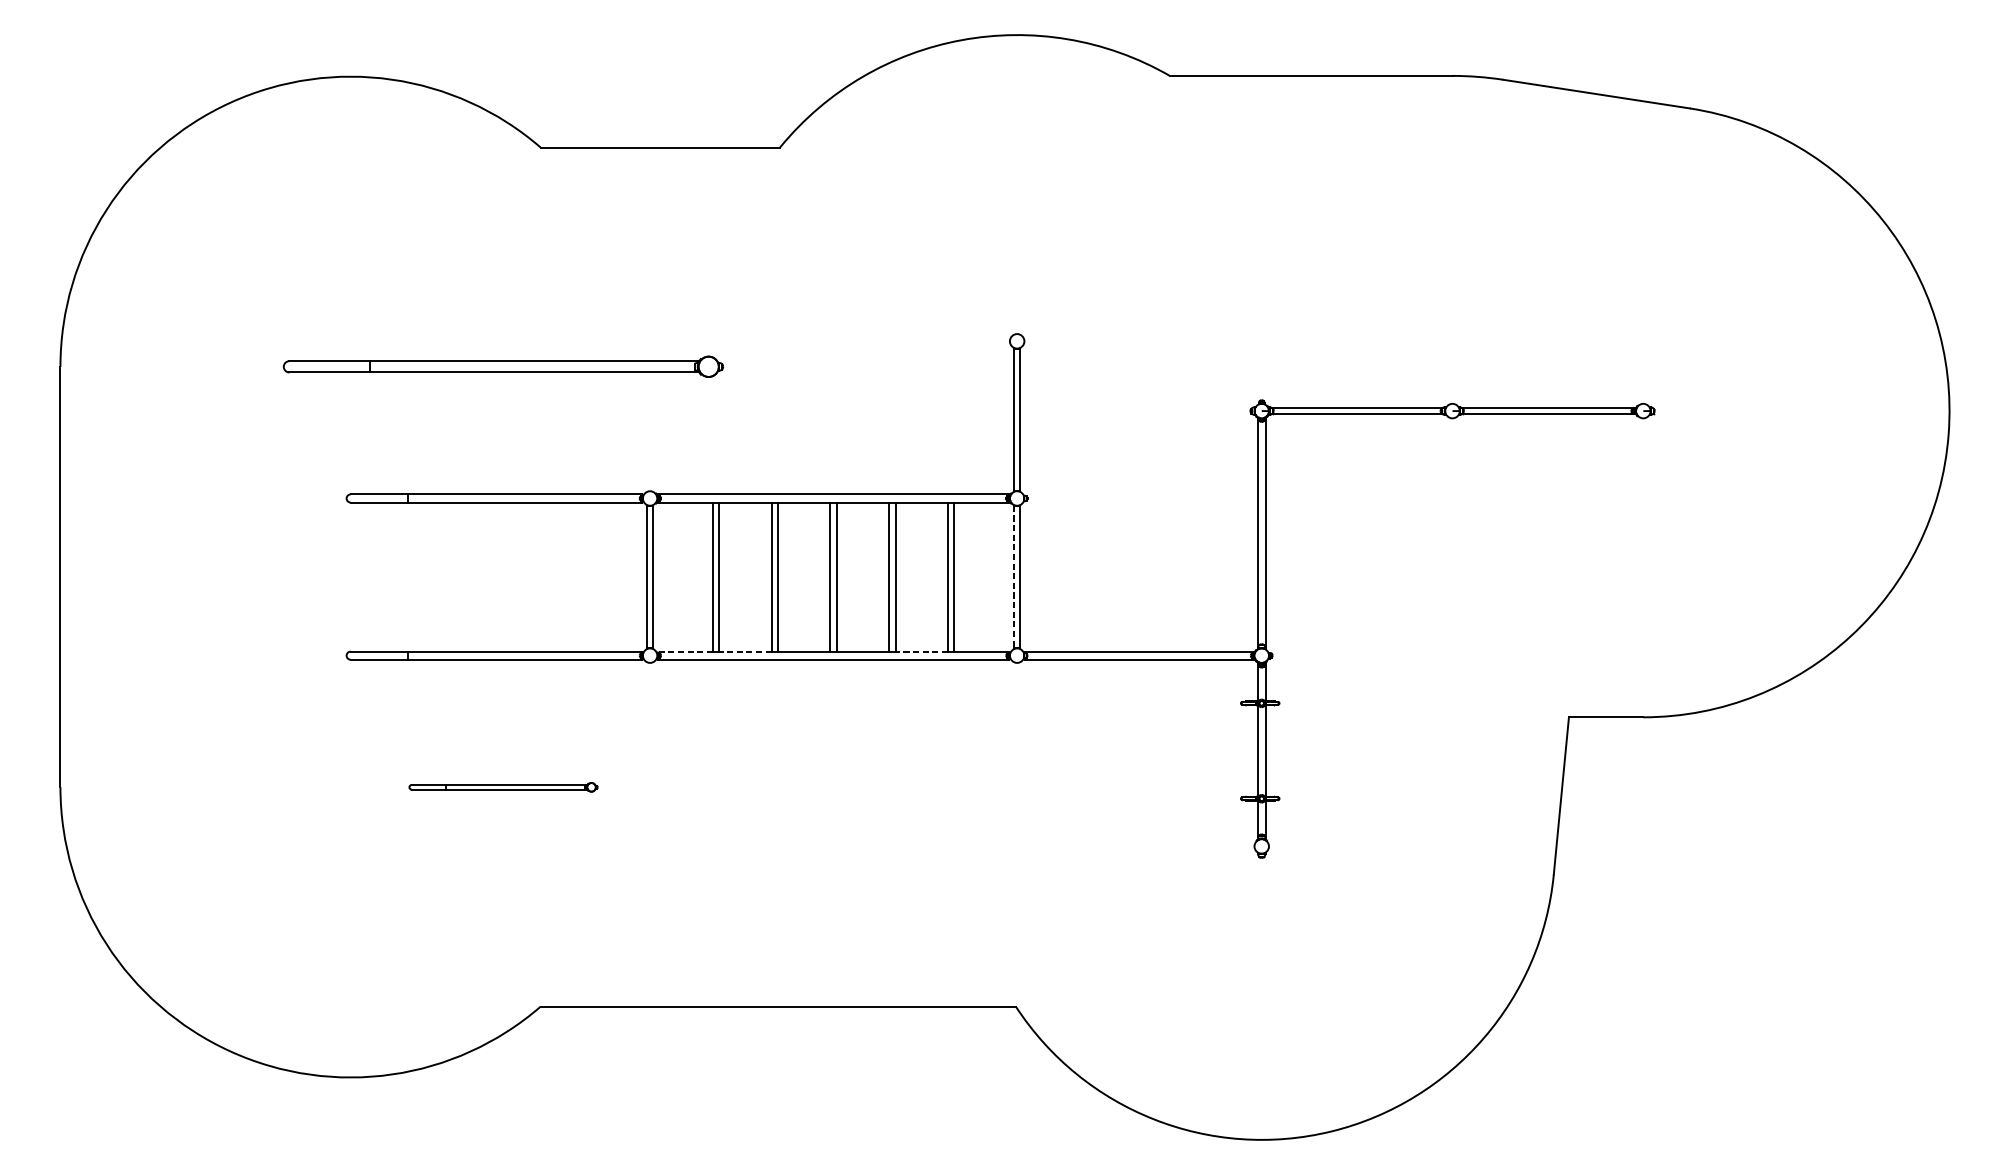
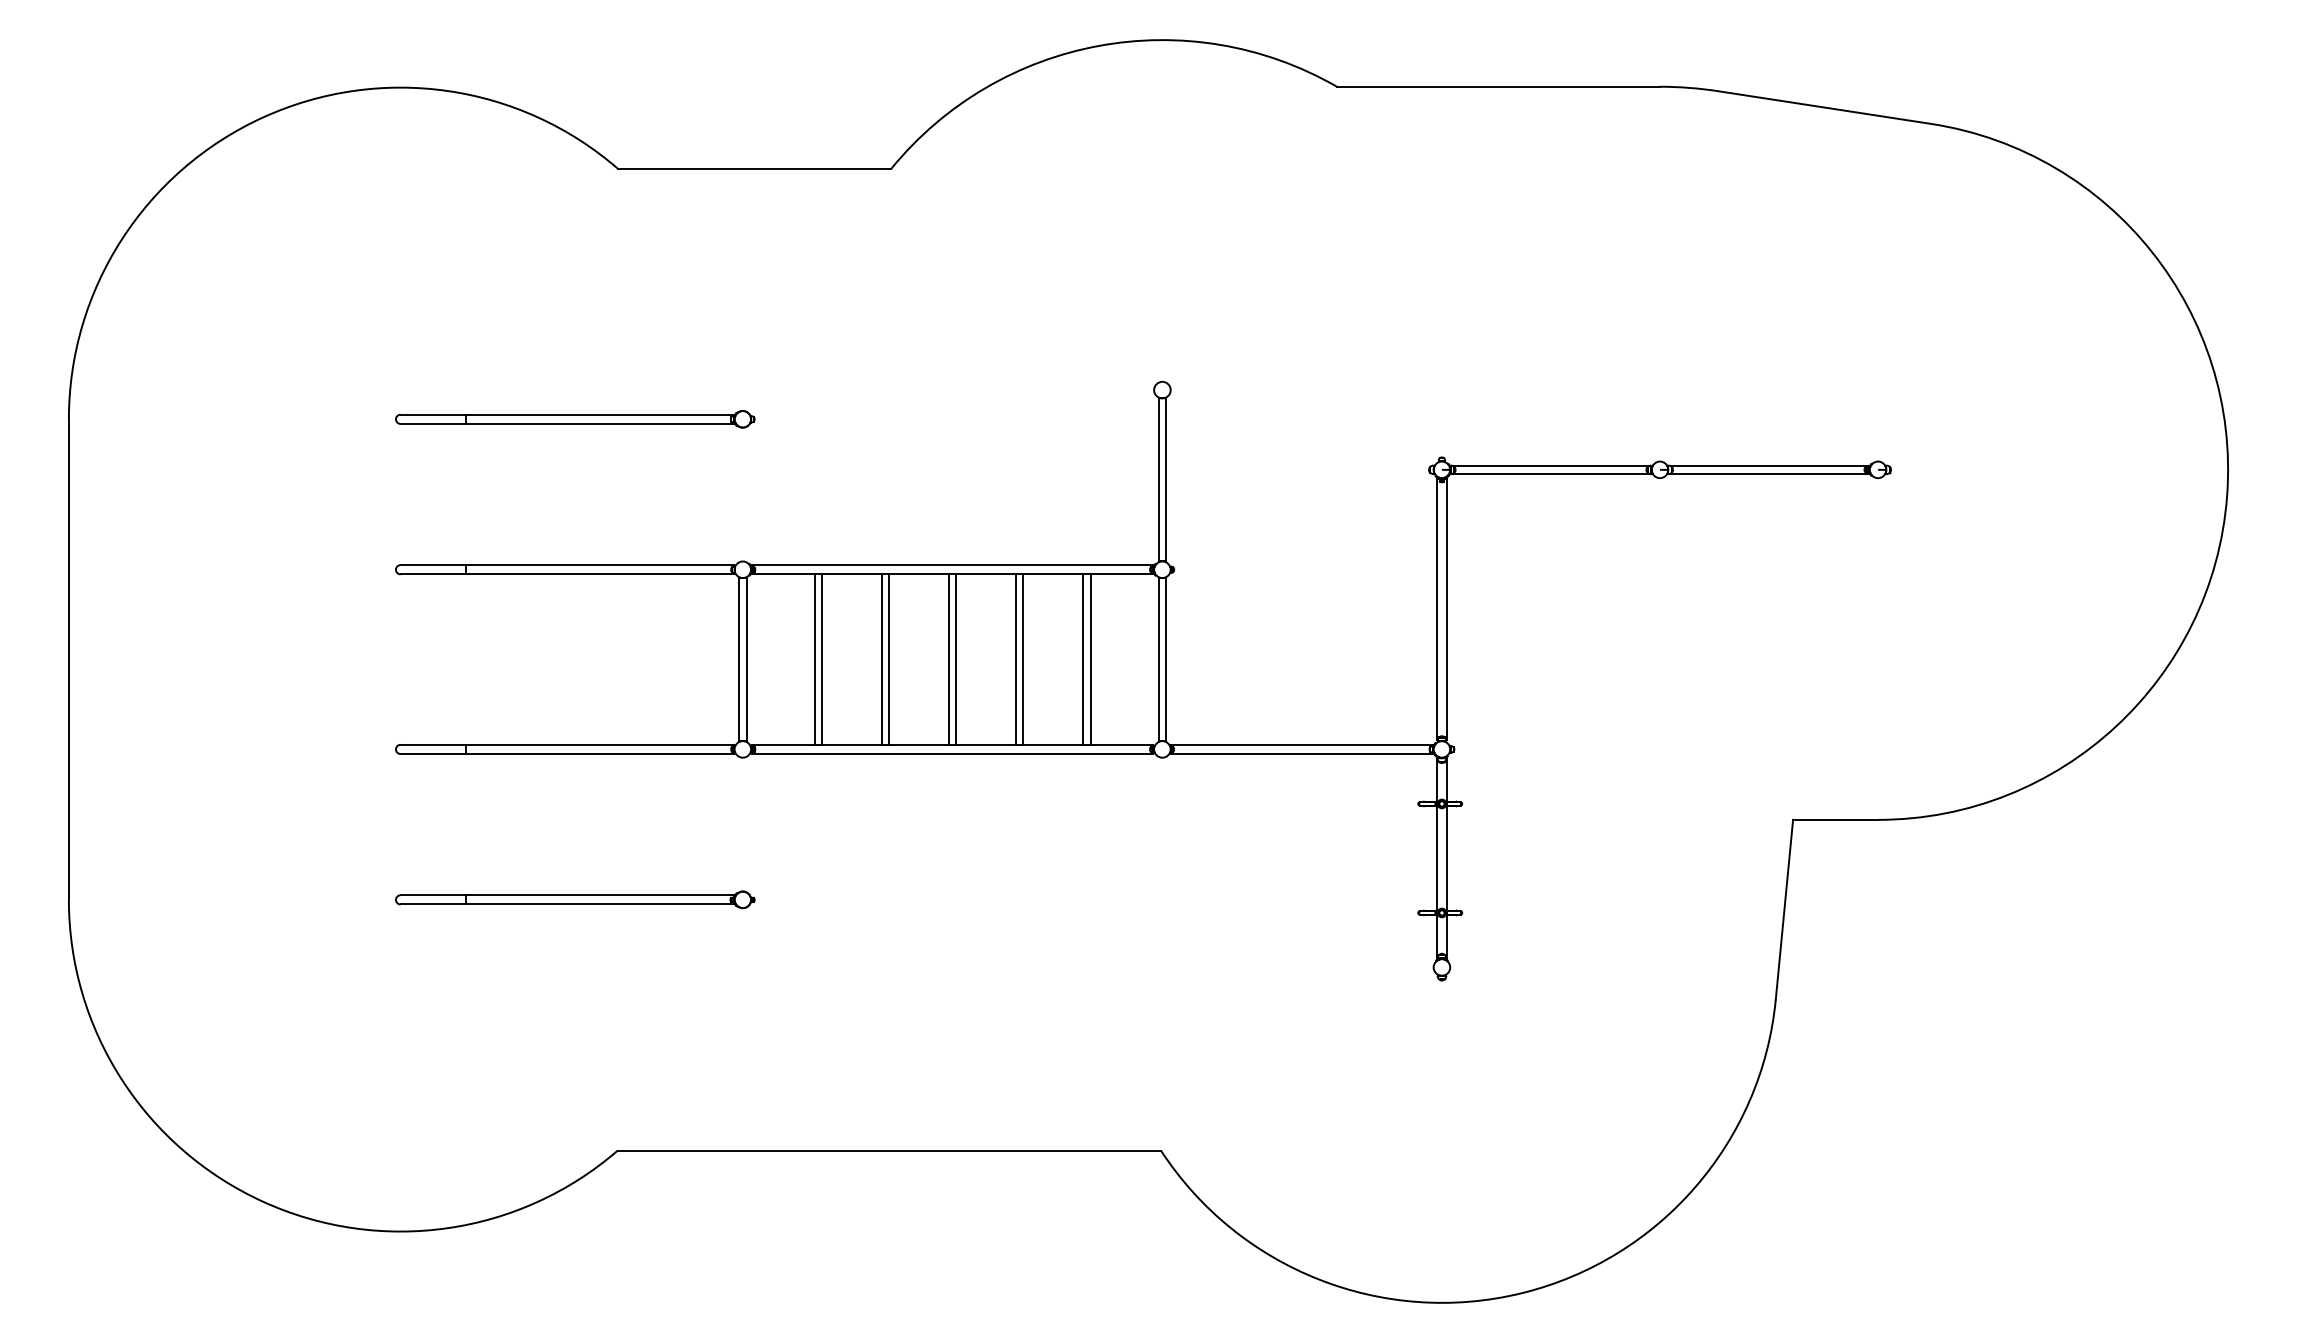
part: (503, 367) -> (575, 419), size x0.71
line: (1013, 577) -> (1158, 659), dashed -> solid
line: (684, 651) -> (782, 744), dashed -> solid
line: (745, 651) -> (851, 744), dashed -> solid
line: (921, 651) -> (1053, 744), dashed -> solid
part: (503, 786) -> (575, 899), size x1.67

